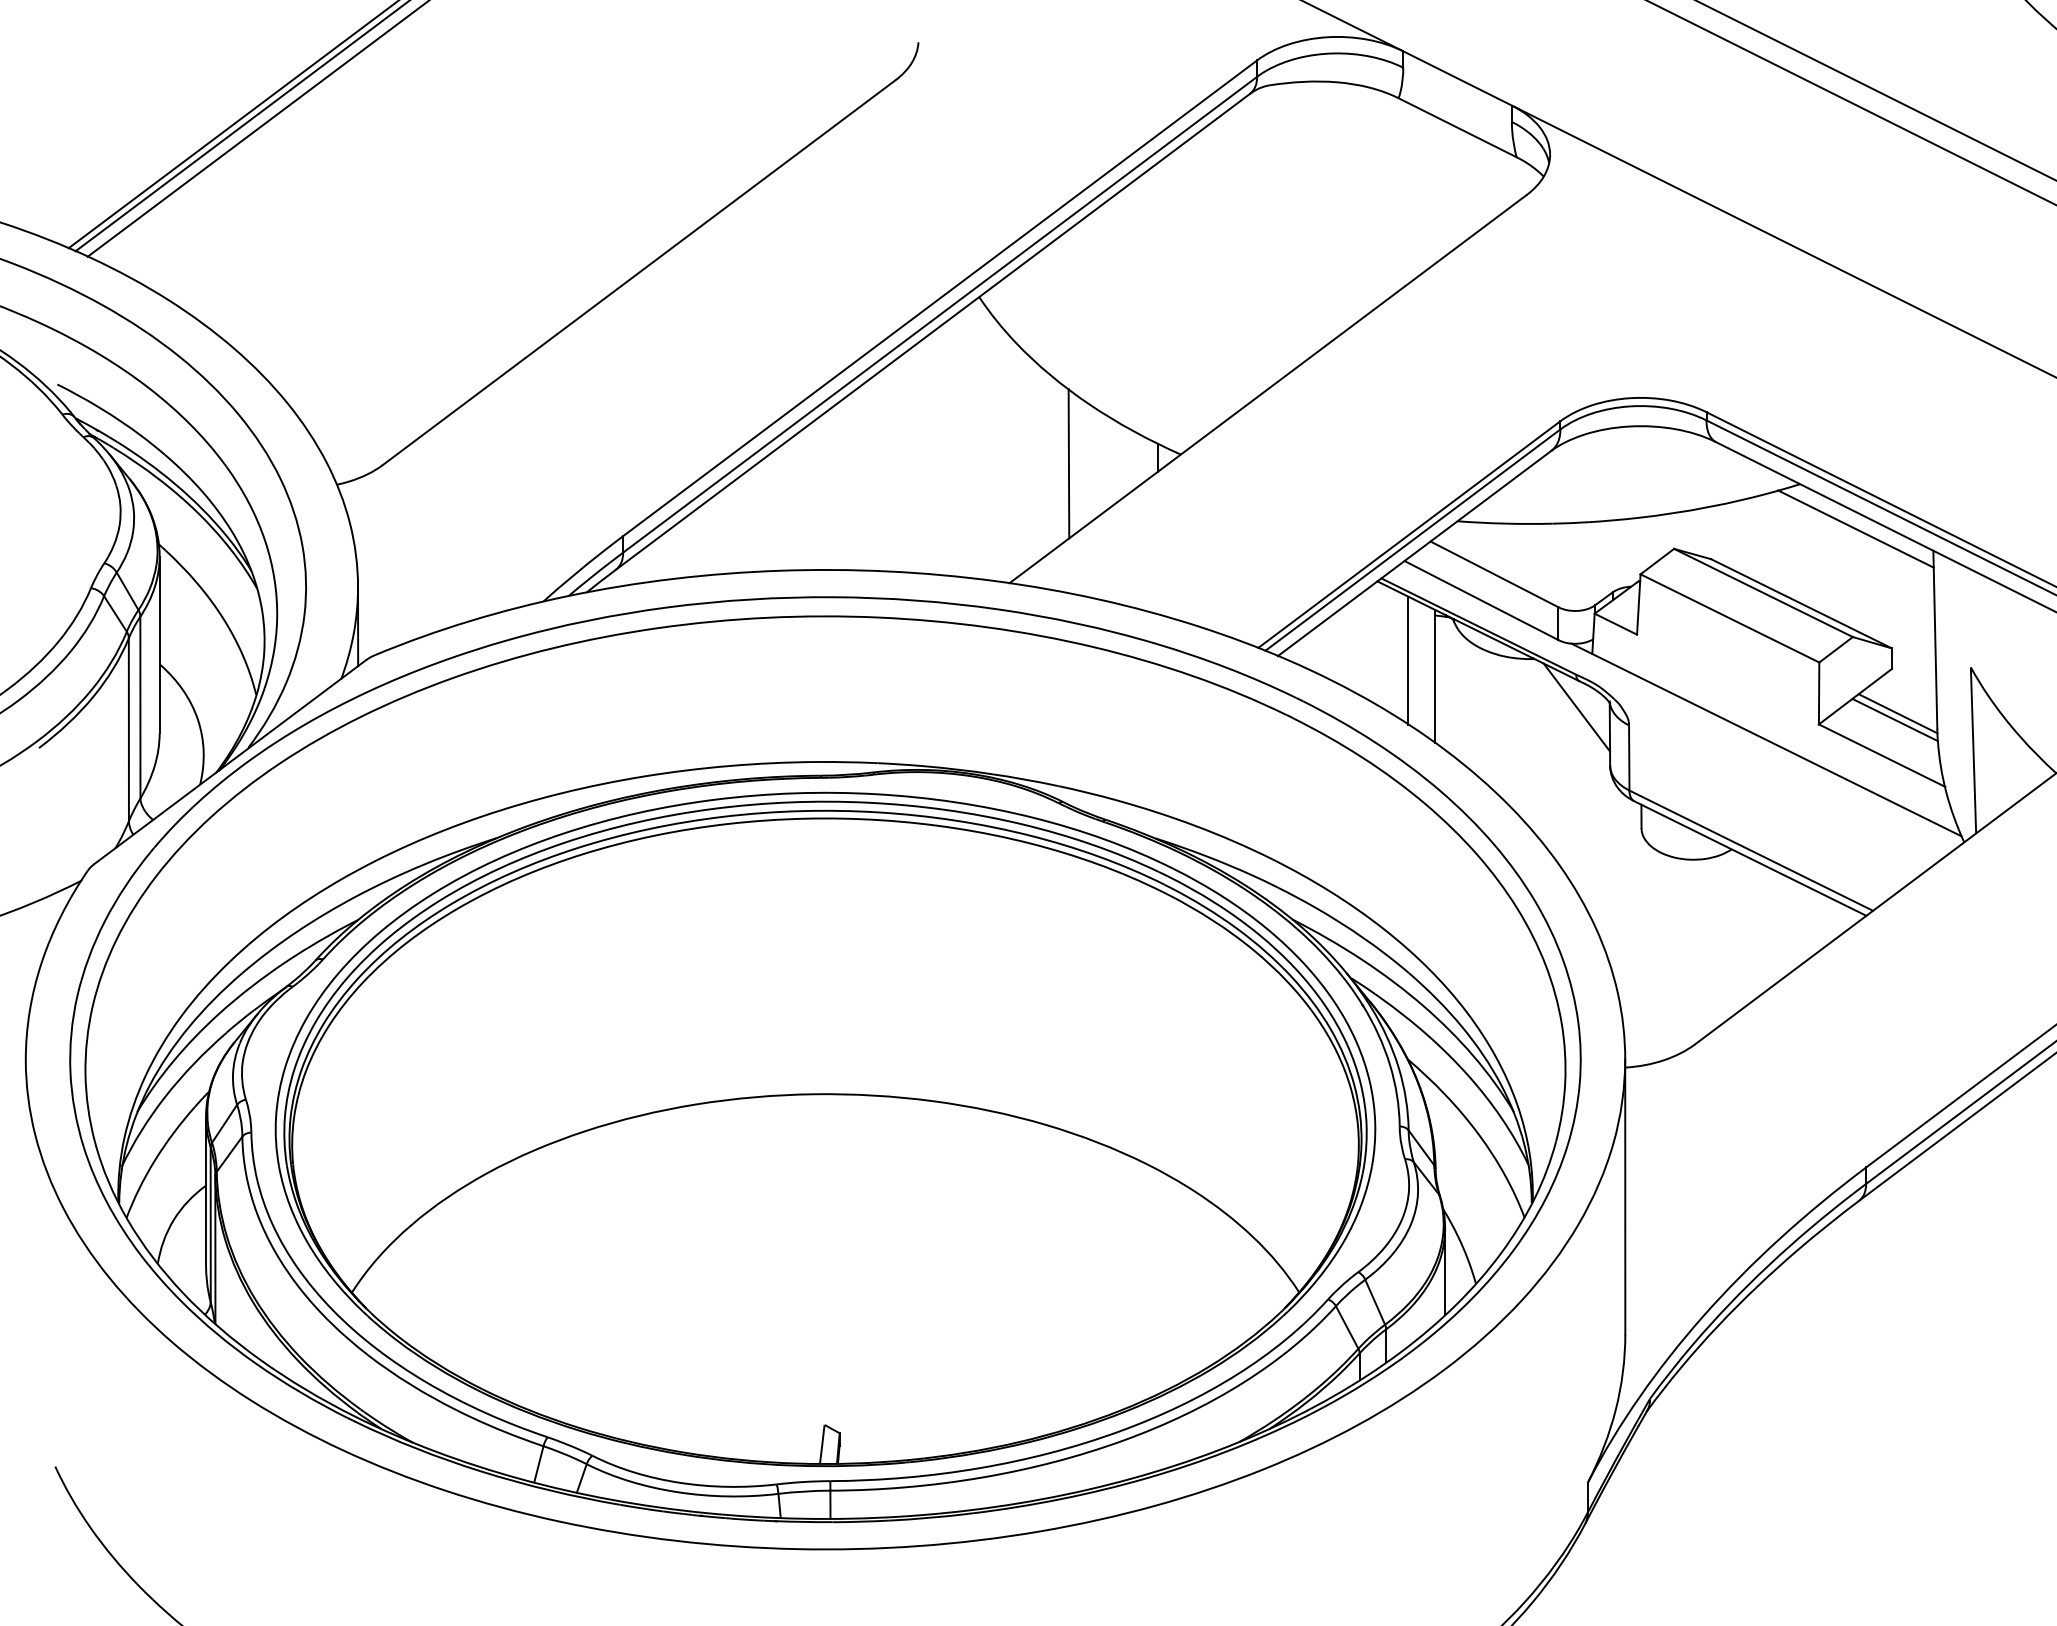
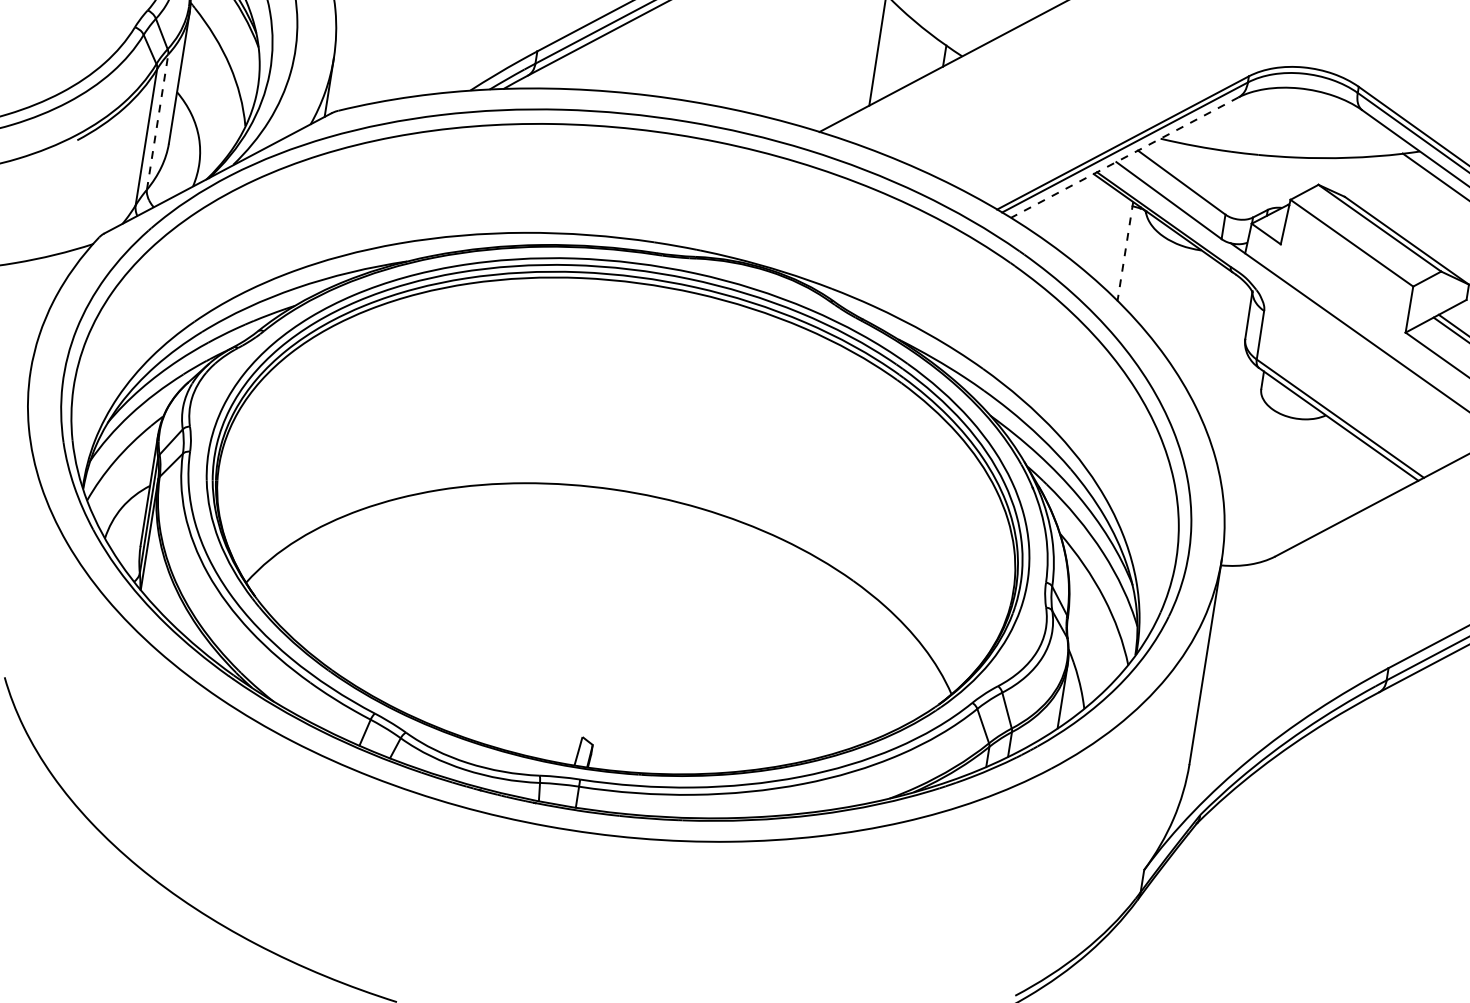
line: (1414, 553) -> (1124, 157), solid -> dashed
line: (1408, 660) -> (1107, 236), removed
line: (1434, 676) -> (1125, 251), solid -> dashed
line: (140, 707) -> (157, 122), solid -> dashed
line: (1576, 707) -> (1227, 291), removed

